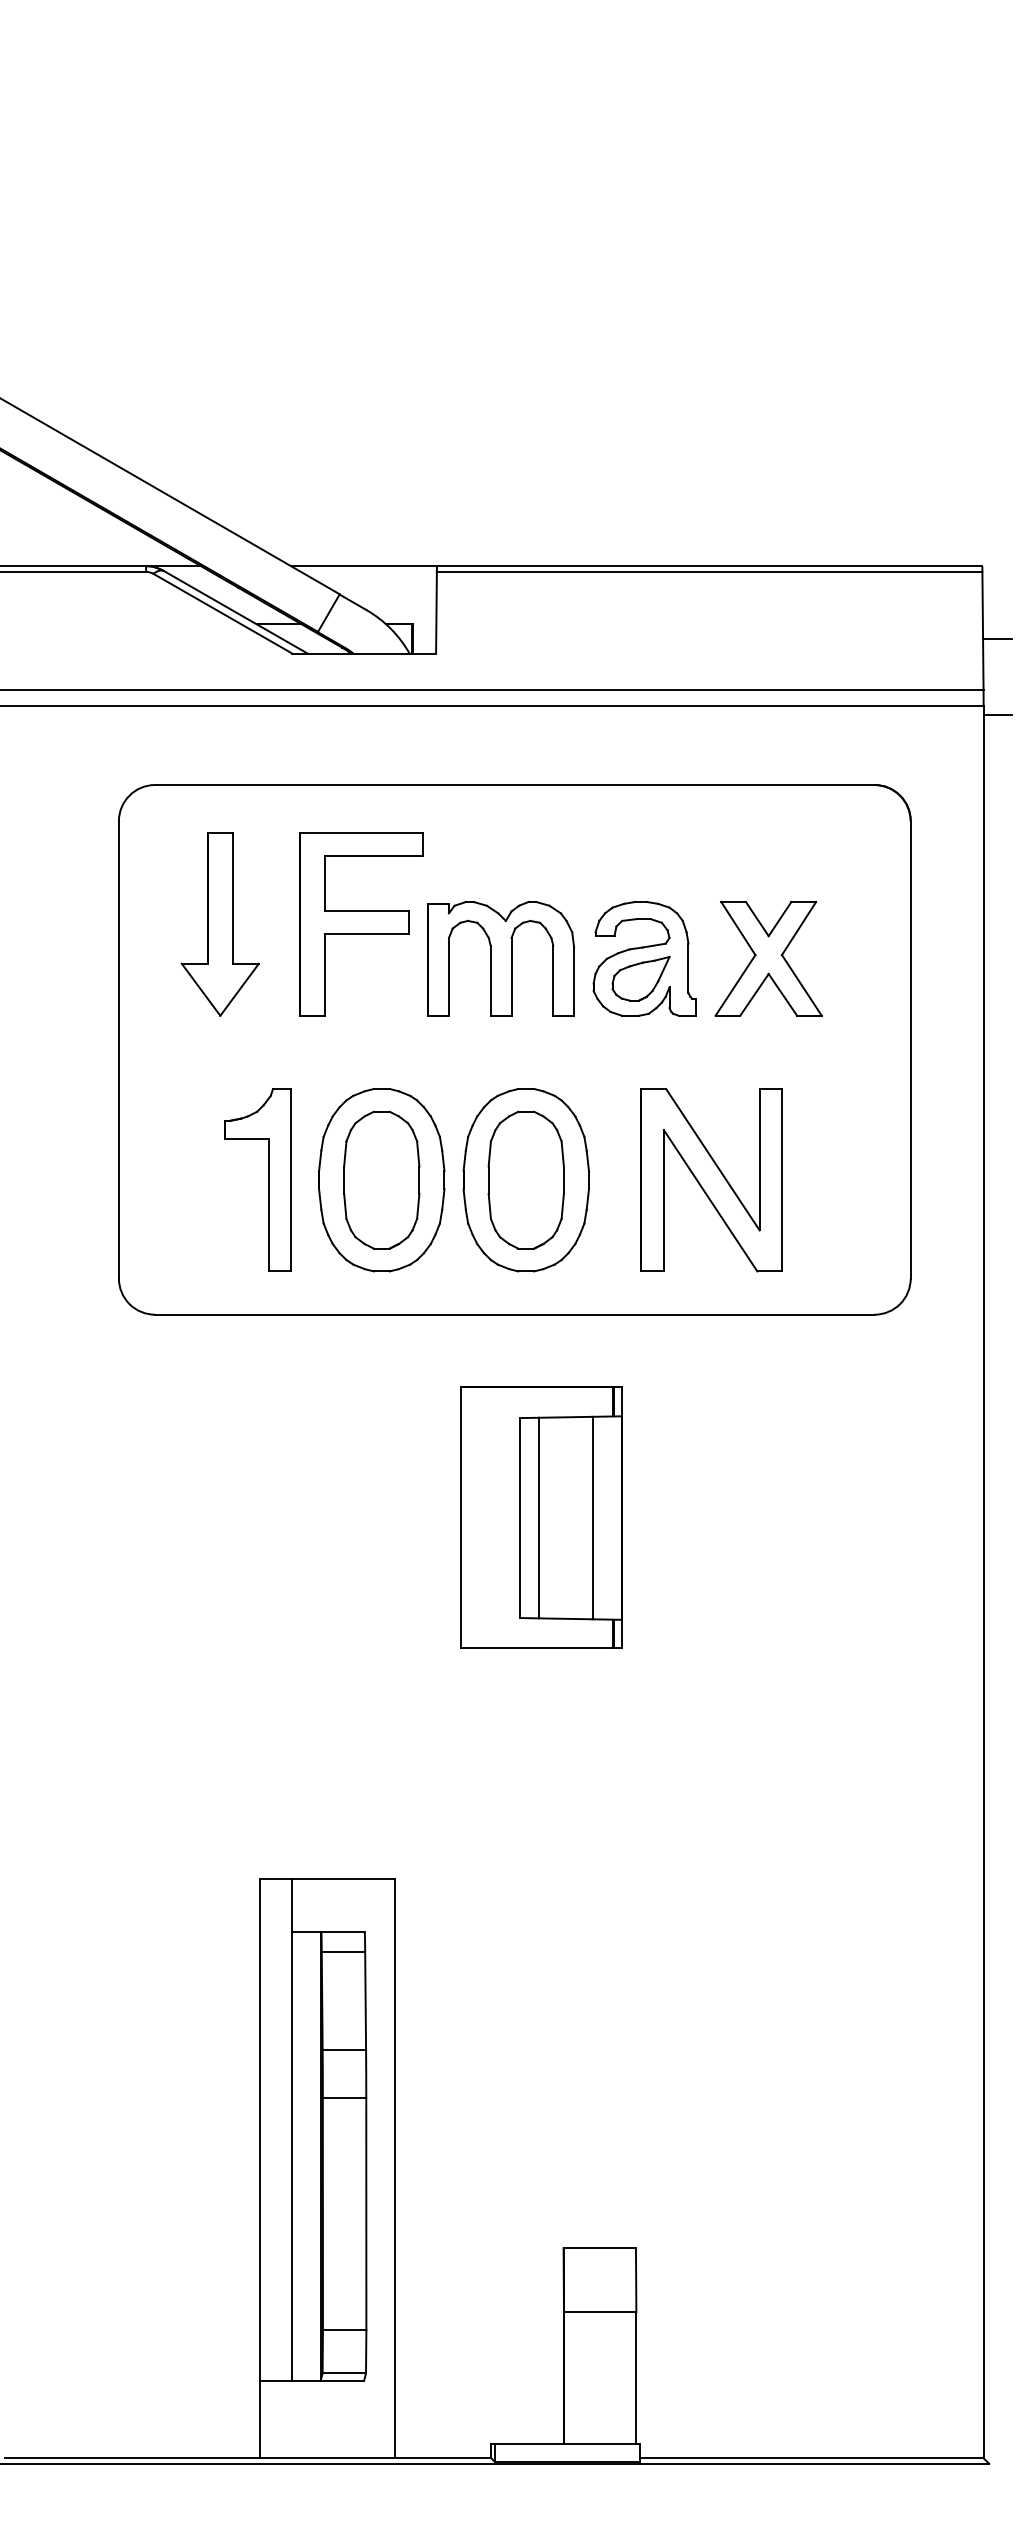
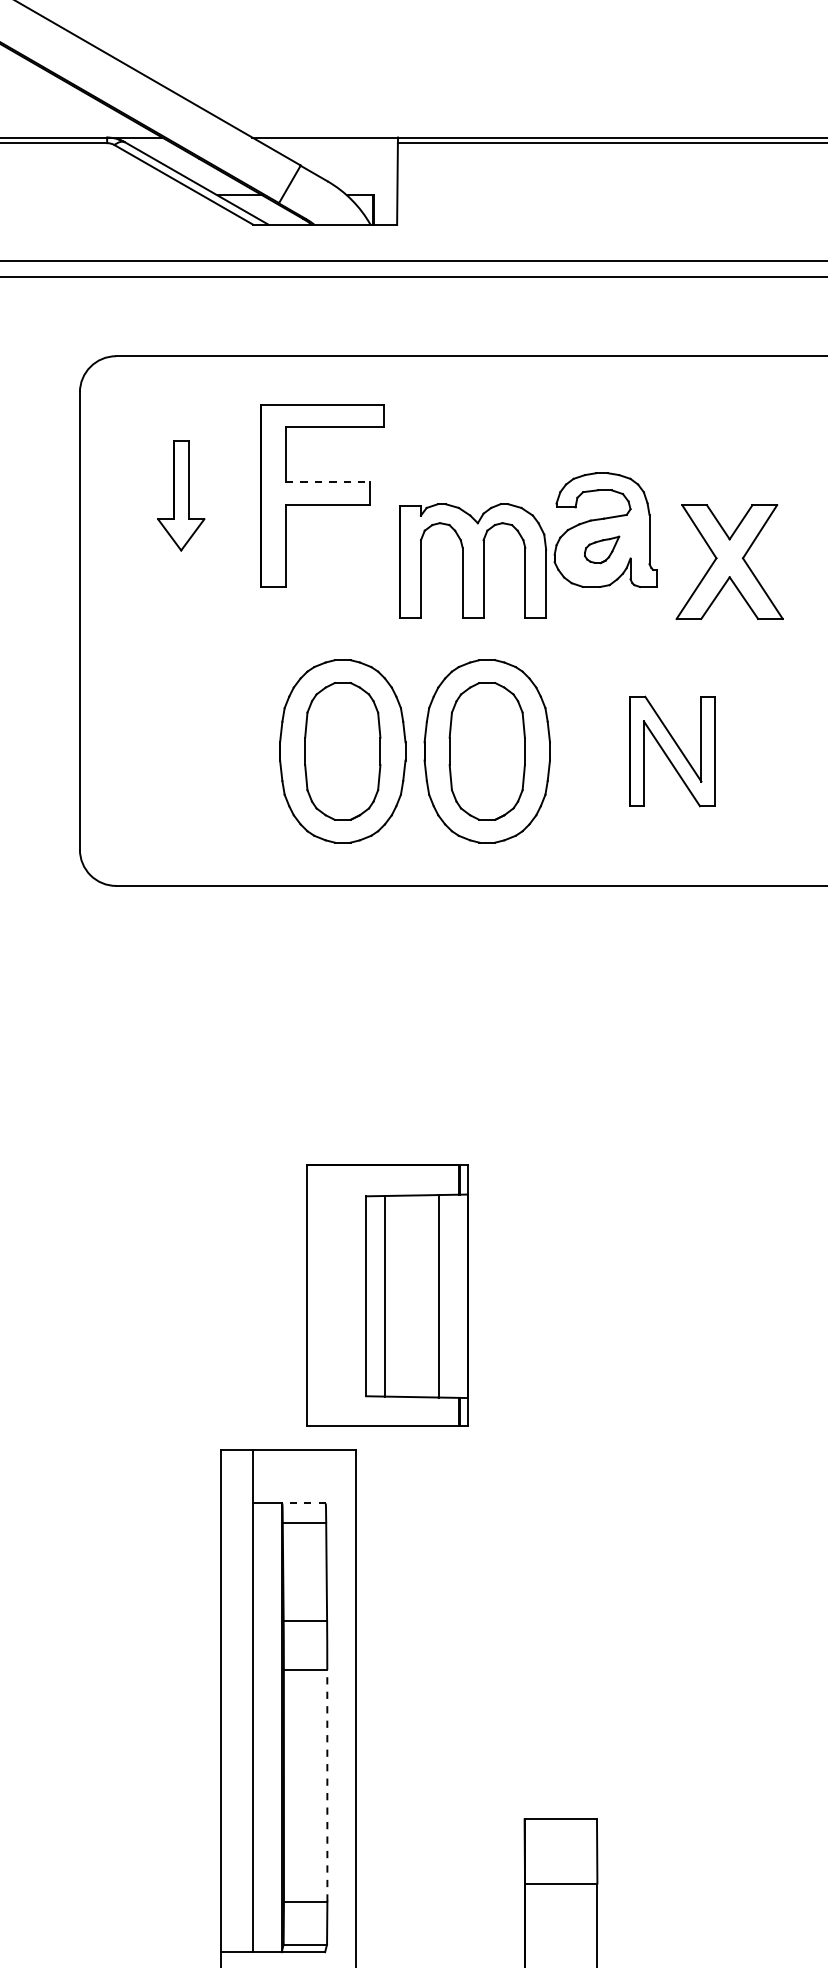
line: (367, 910) -> (328, 481), solid -> dashed
part: (219, 924) -> (180, 495), size x0.6
part: (500, 958) -> (472, 560), moved
part: (768, 958) -> (729, 561), moved
part: (640, 978) -> (601, 549), size x0.6
part: (268, 1179) -> (229, 750), removed
part: (711, 1180) -> (672, 751), size x0.6
part: (541, 1517) -> (387, 1295), moved
line: (343, 1932) -> (304, 1503), solid -> dashed
line: (366, 2213) -> (327, 1784), solid -> dashed

